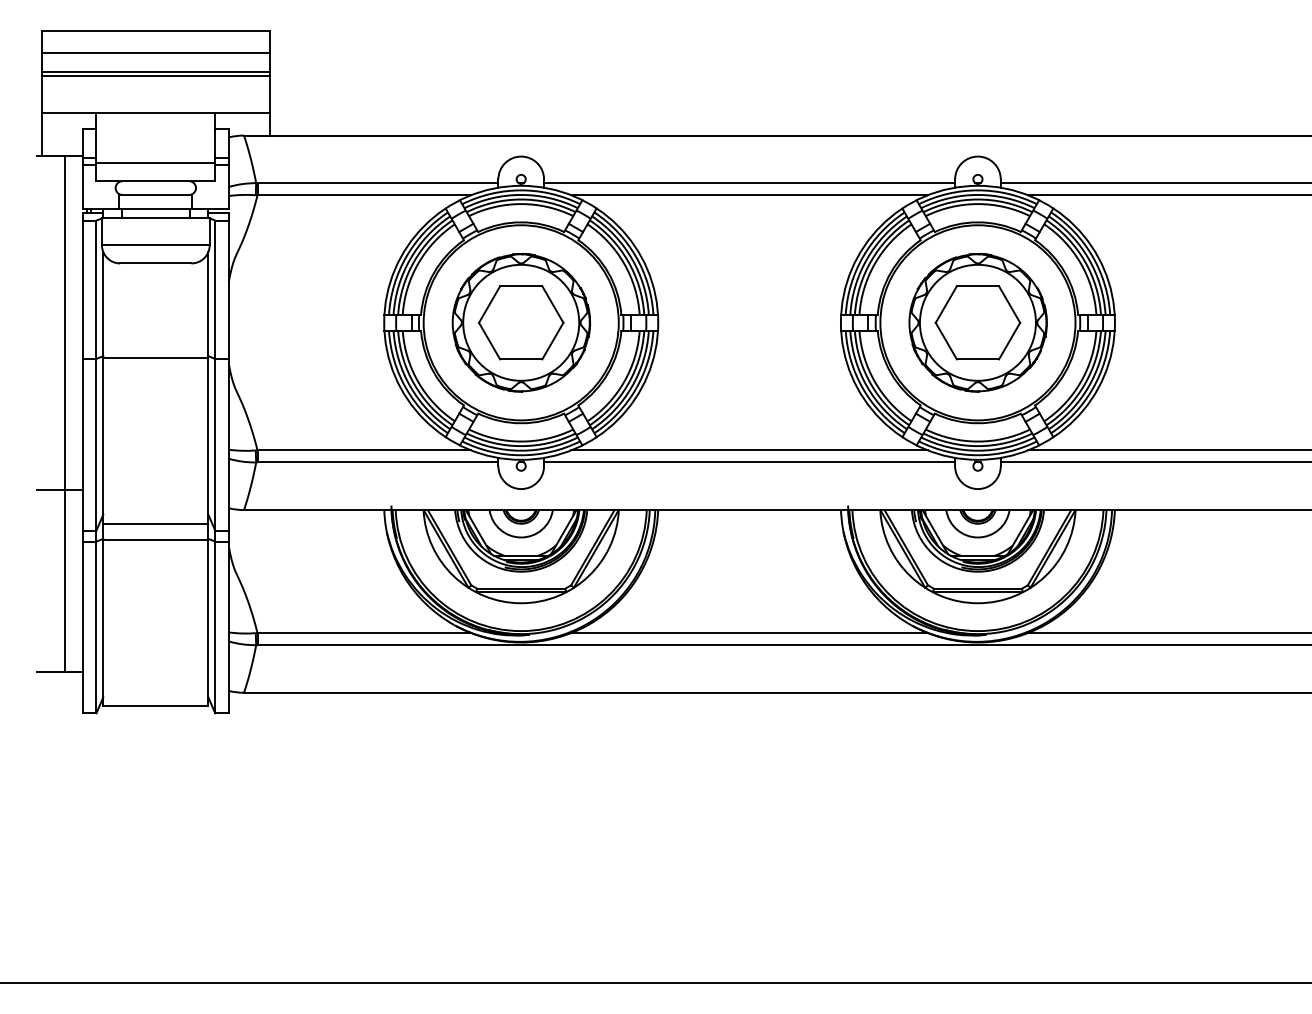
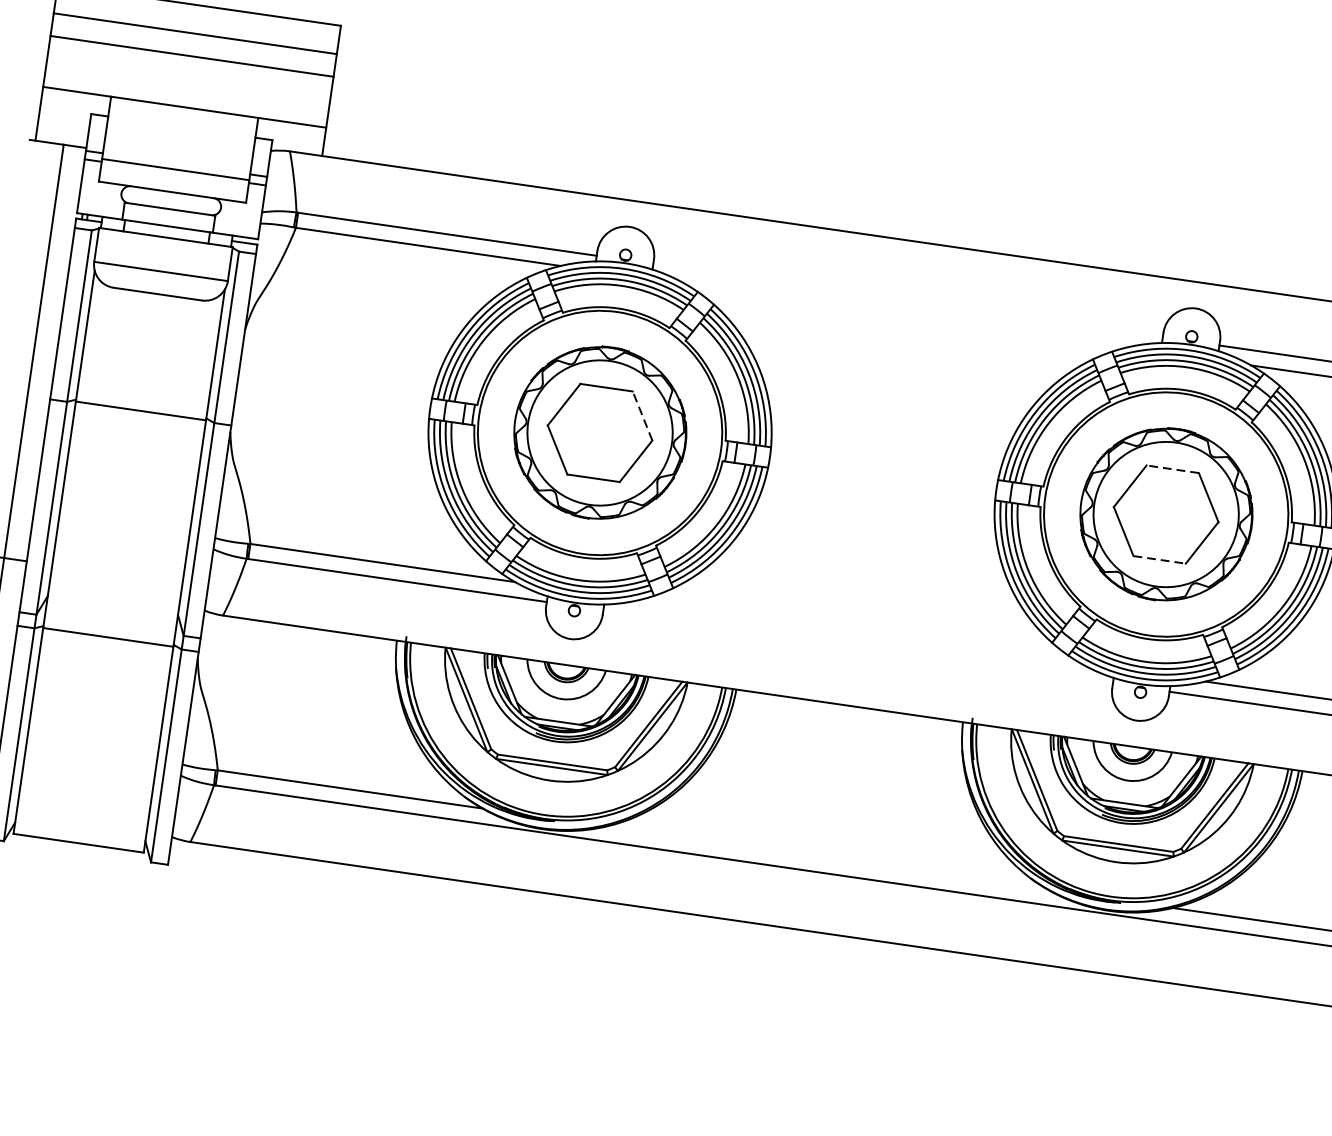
line: (155, 76) -> (190, 62), removed
line: (749, 183) -> (907, 301), removed
line: (749, 195) -> (905, 315), removed
line: (977, 286) -> (1172, 469), solid -> dashed
line: (552, 304) -> (642, 415), solid -> dashed
line: (978, 359) -> (1160, 560), solid -> dashed
line: (749, 450) -> (860, 632), removed
line: (749, 462) -> (858, 646), removed
line: (155, 523) -> (110, 616), removed
line: (749, 633) -> (827, 858), removed

